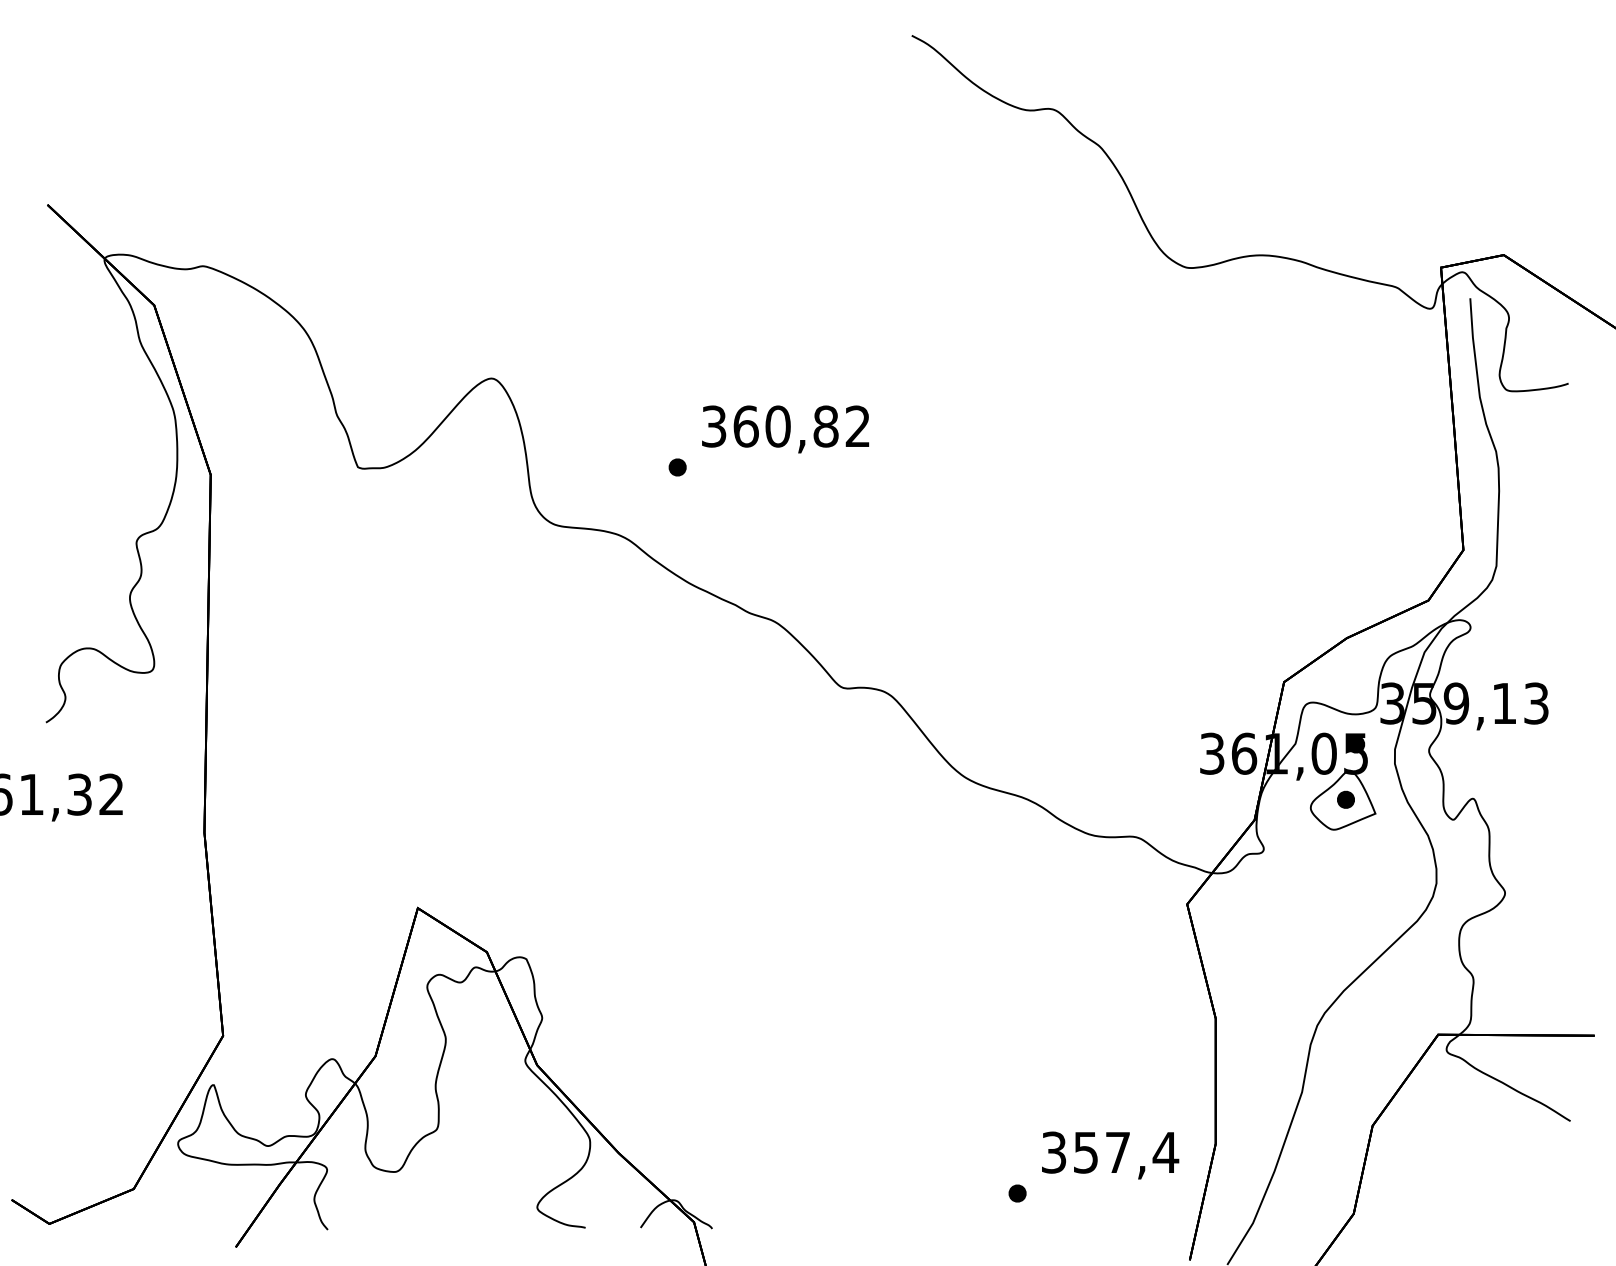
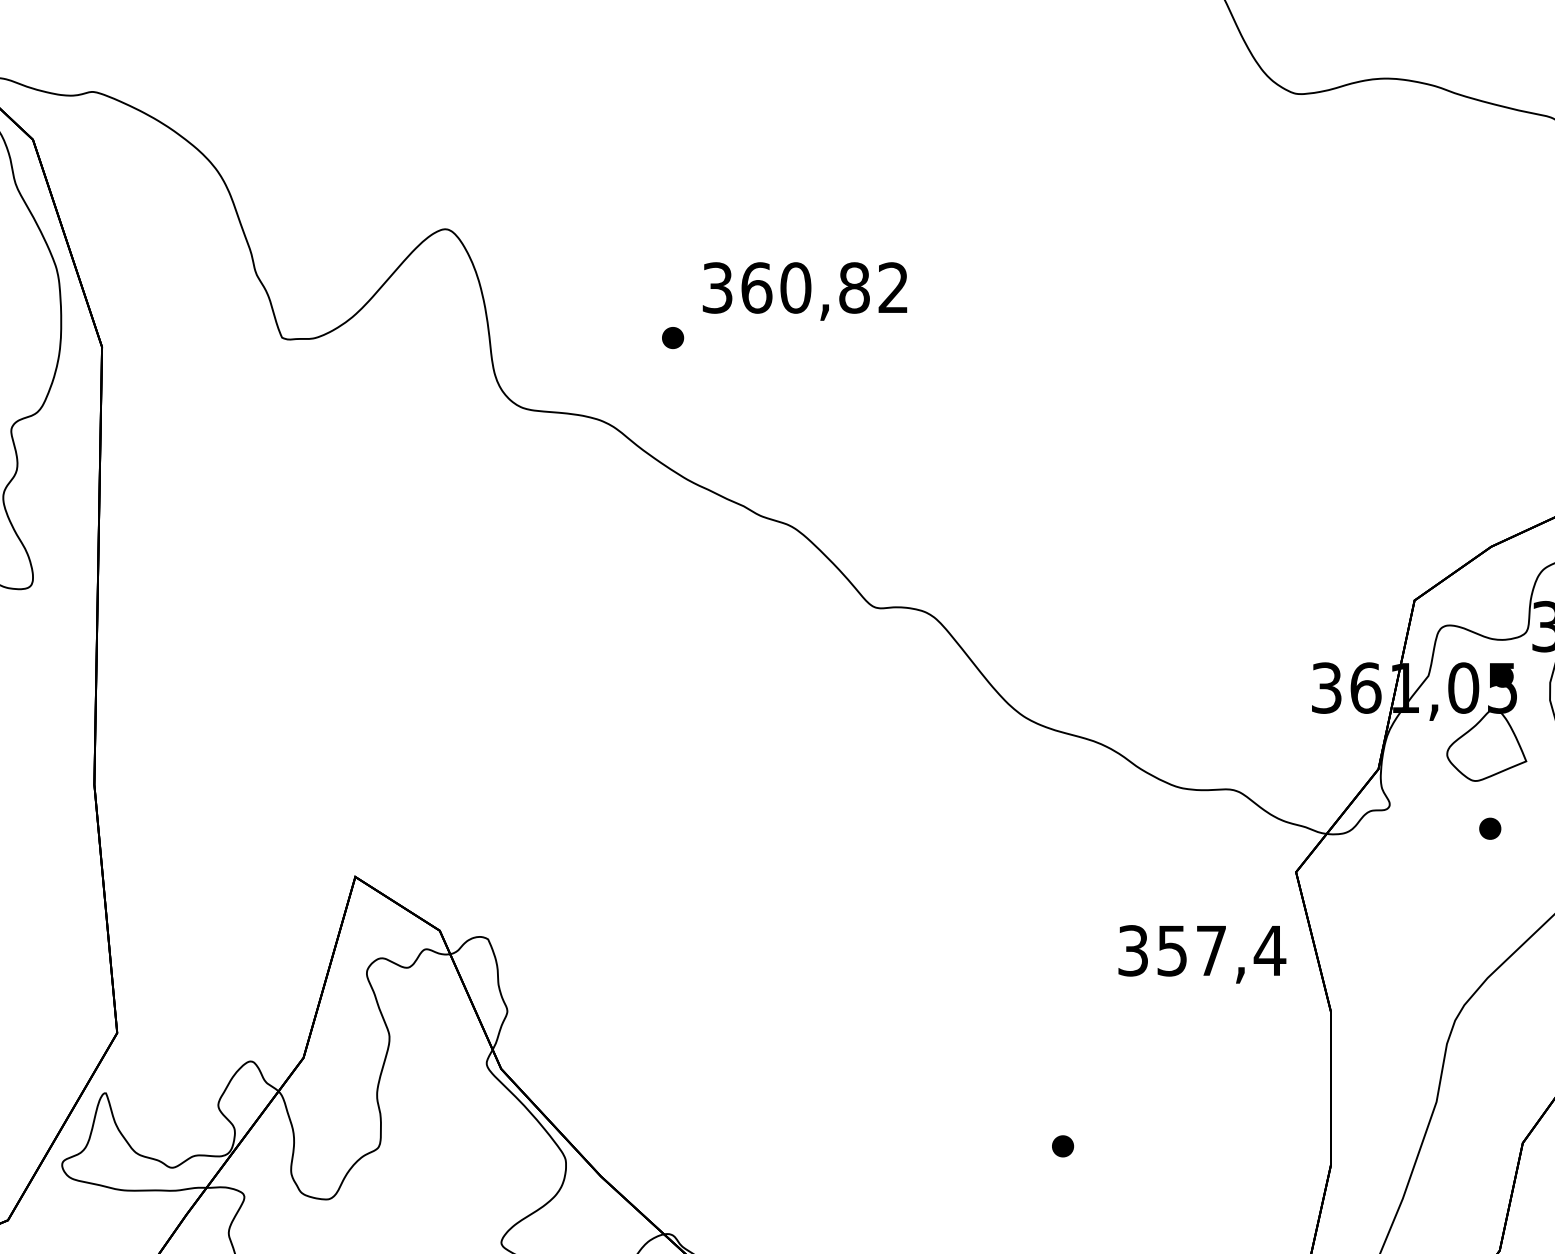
part: (1345, 799) -> (1489, 828), moved
text: (1110, 1155) -> (1202, 954), moved
part: (1017, 1193) -> (1062, 1146), moved

